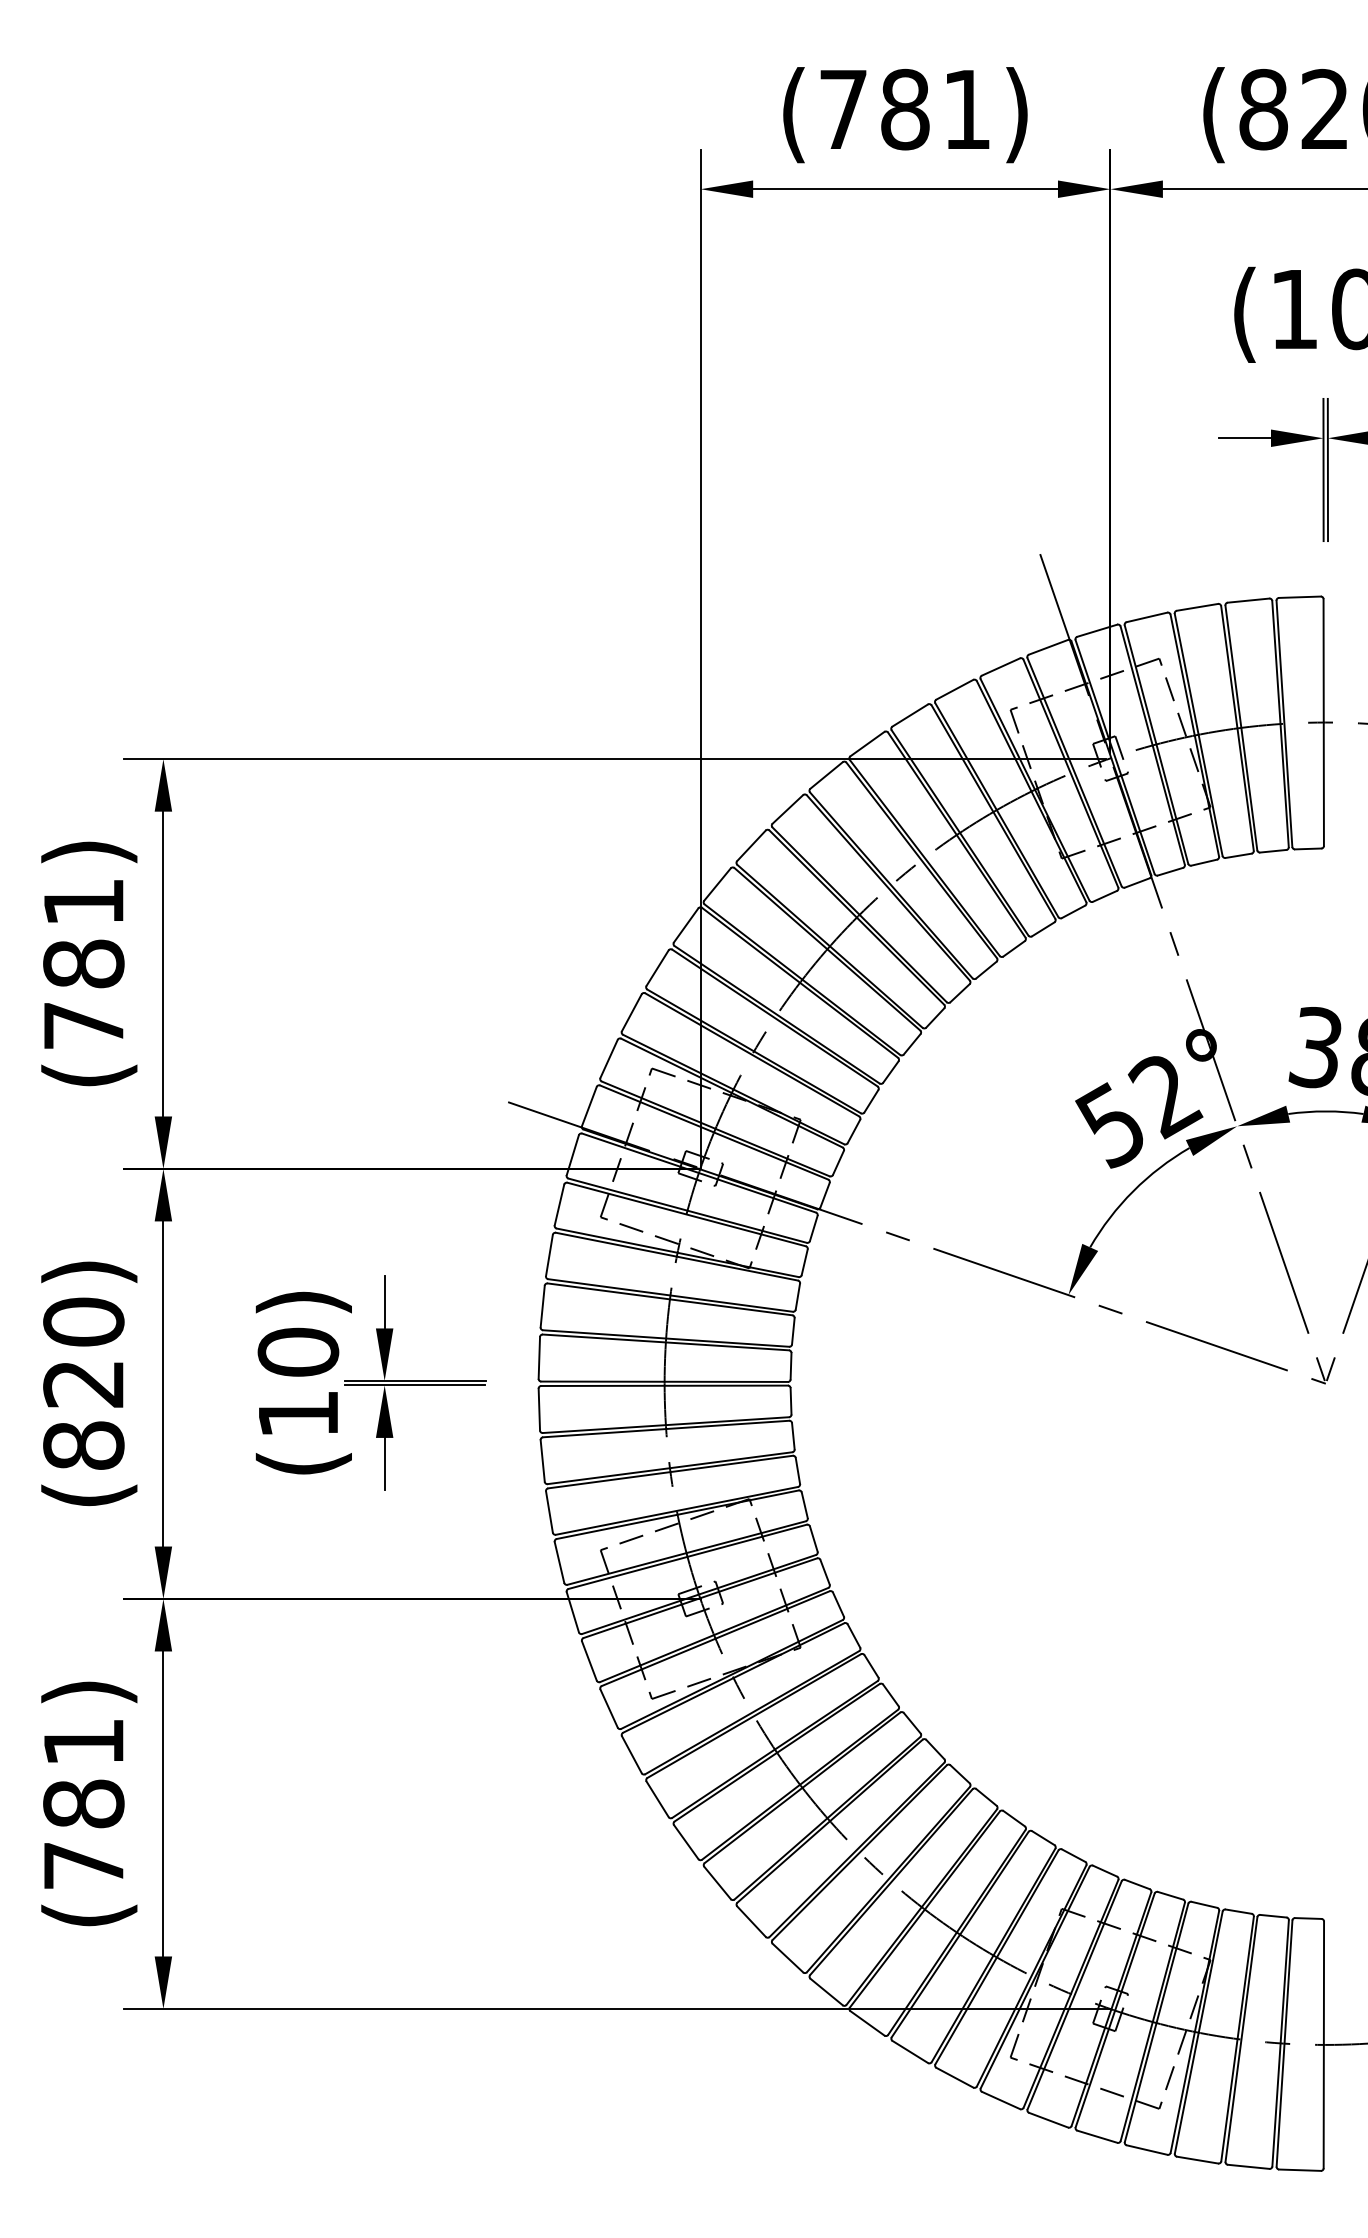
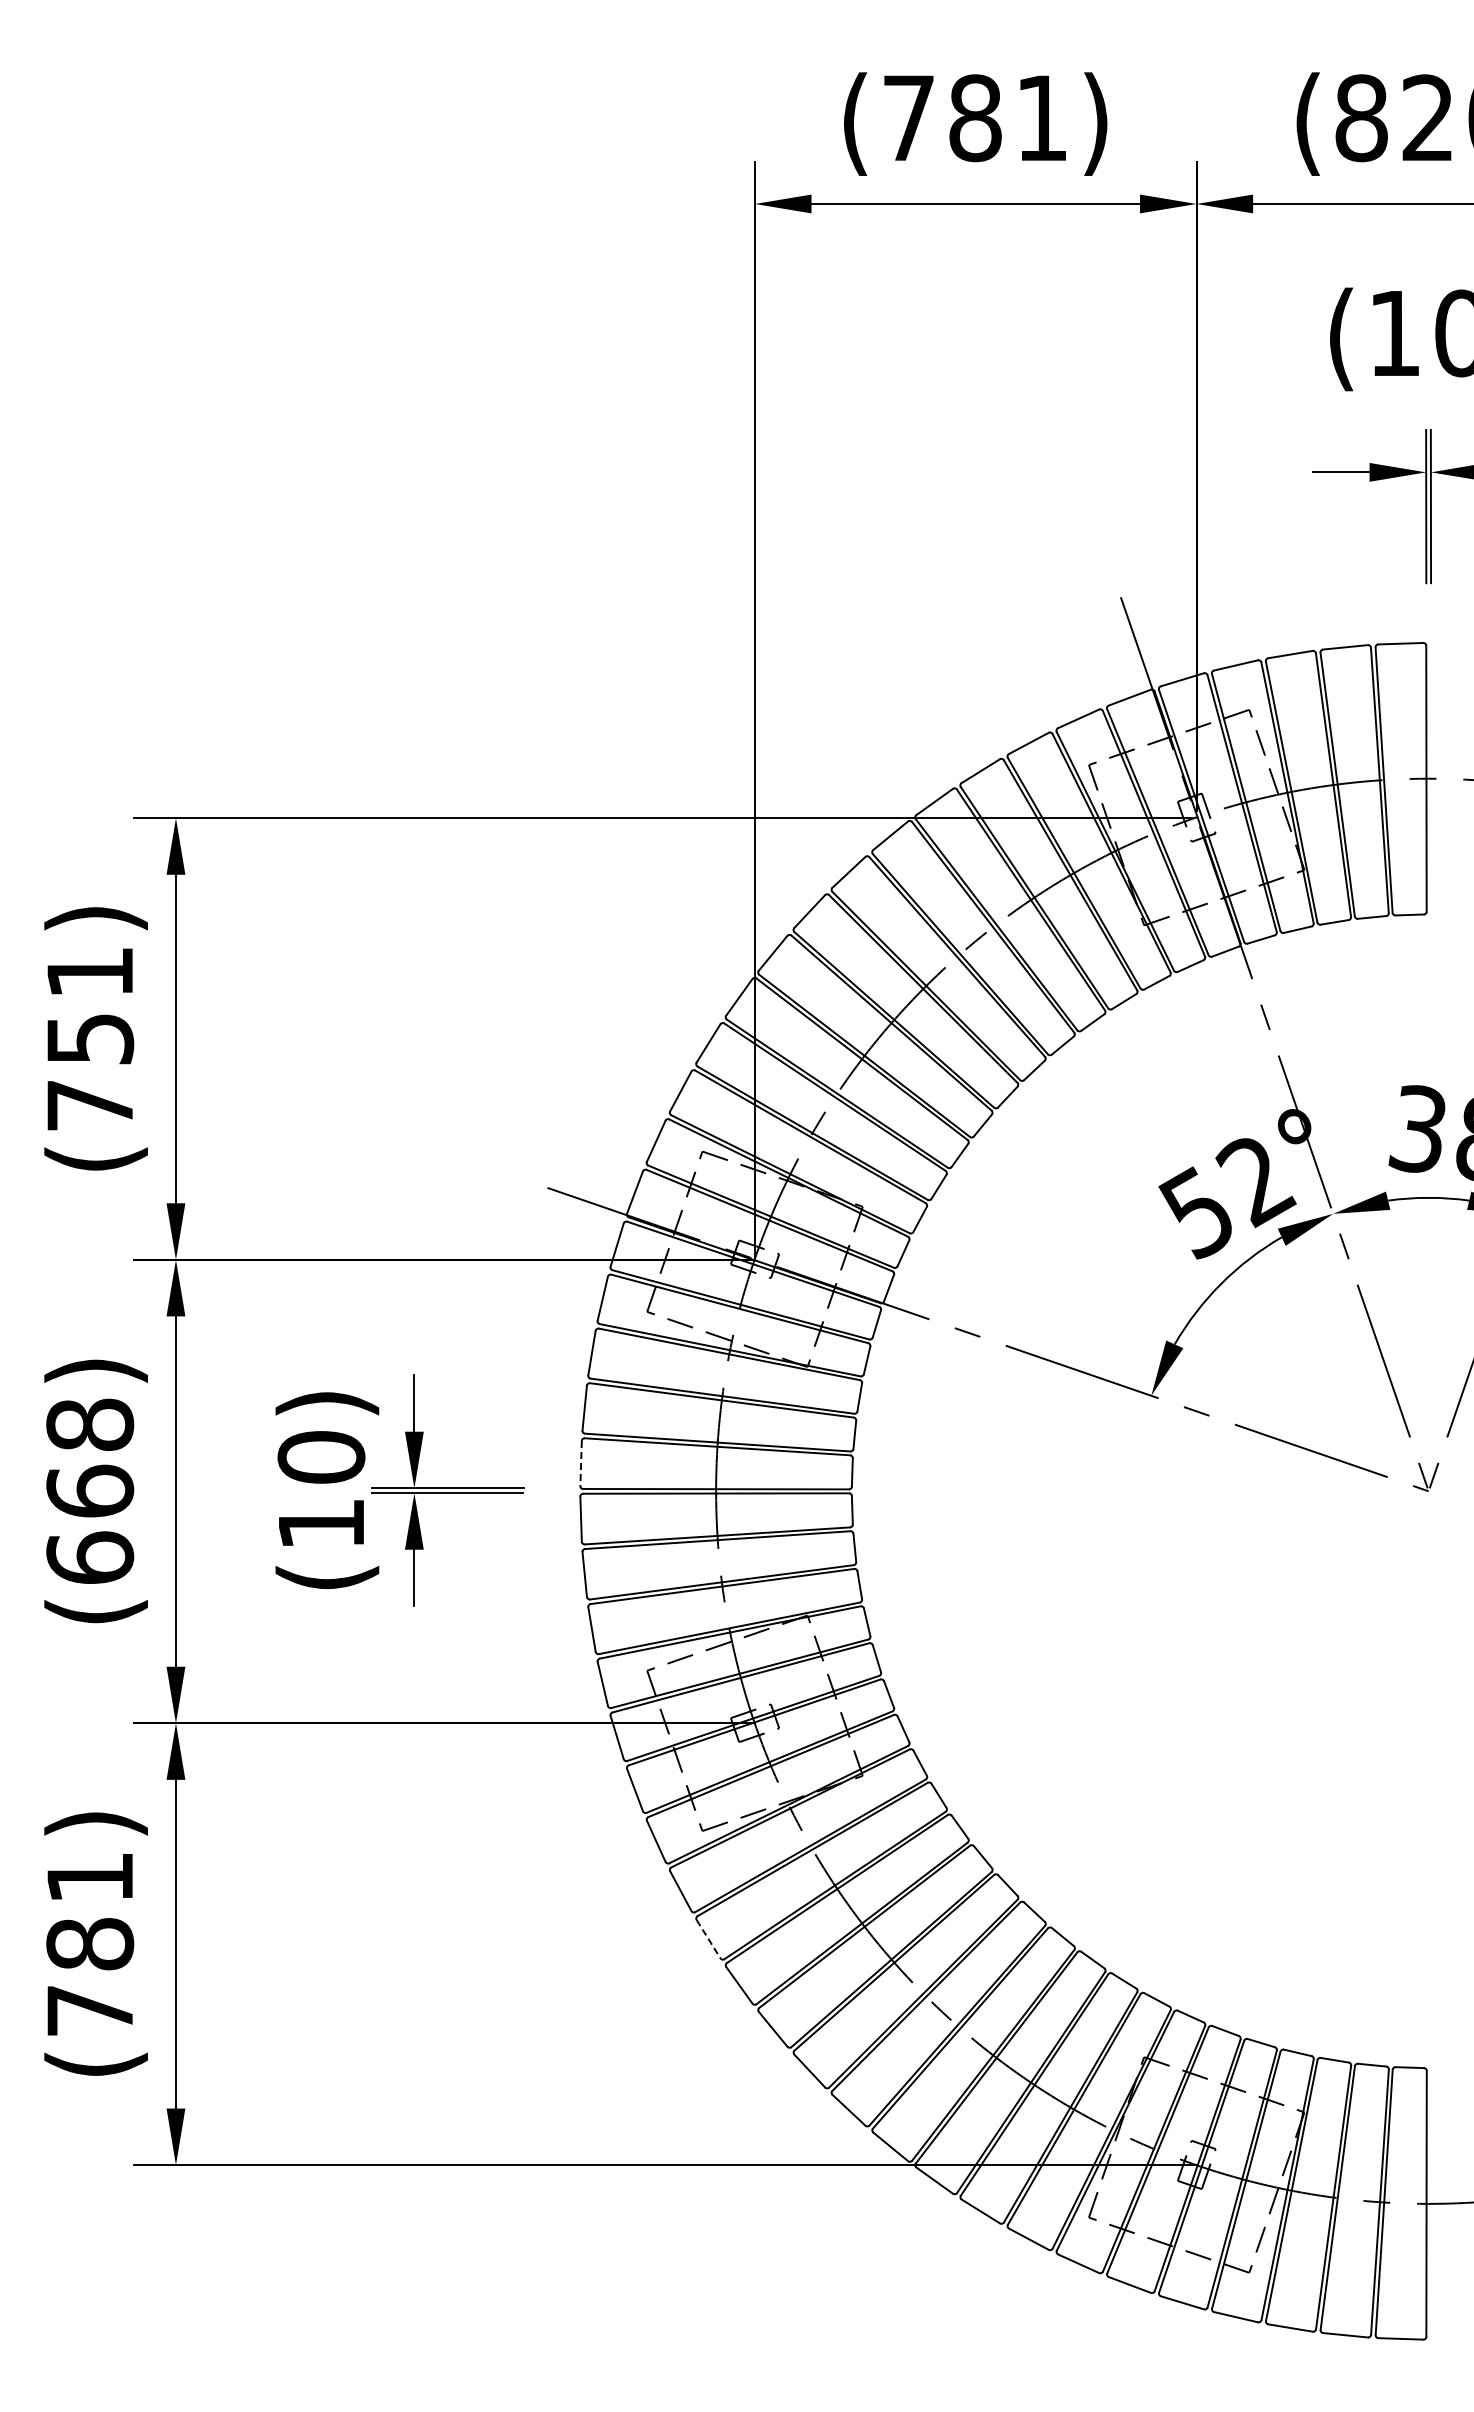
text: (84, 963) -> (90, 1038), (781) -> (751)
line: (539, 1357) -> (581, 1463), solid -> dashed
text: (84, 1383) -> (90, 1491), (820) -> (668)
line: (657, 1799) -> (708, 1939), solid -> dashed

